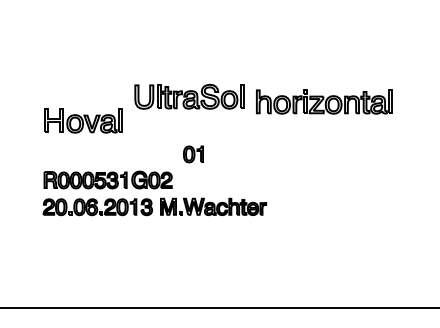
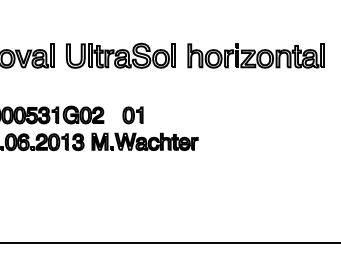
part: (189, 96) -> (121, 55), moved
part: (324, 101) -> (256, 55), moved
part: (193, 154) -> (133, 115), moved

